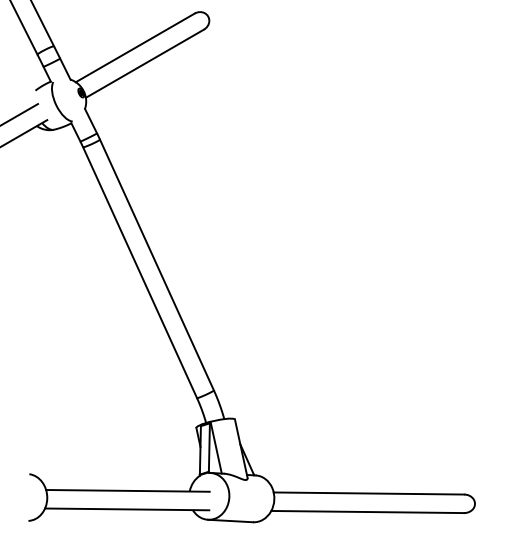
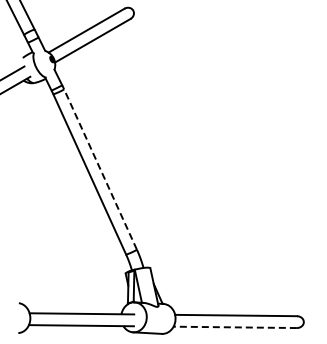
line: (156, 265) -> (100, 169), solid -> dashed
line: (368, 512) -> (235, 327), solid -> dashed

